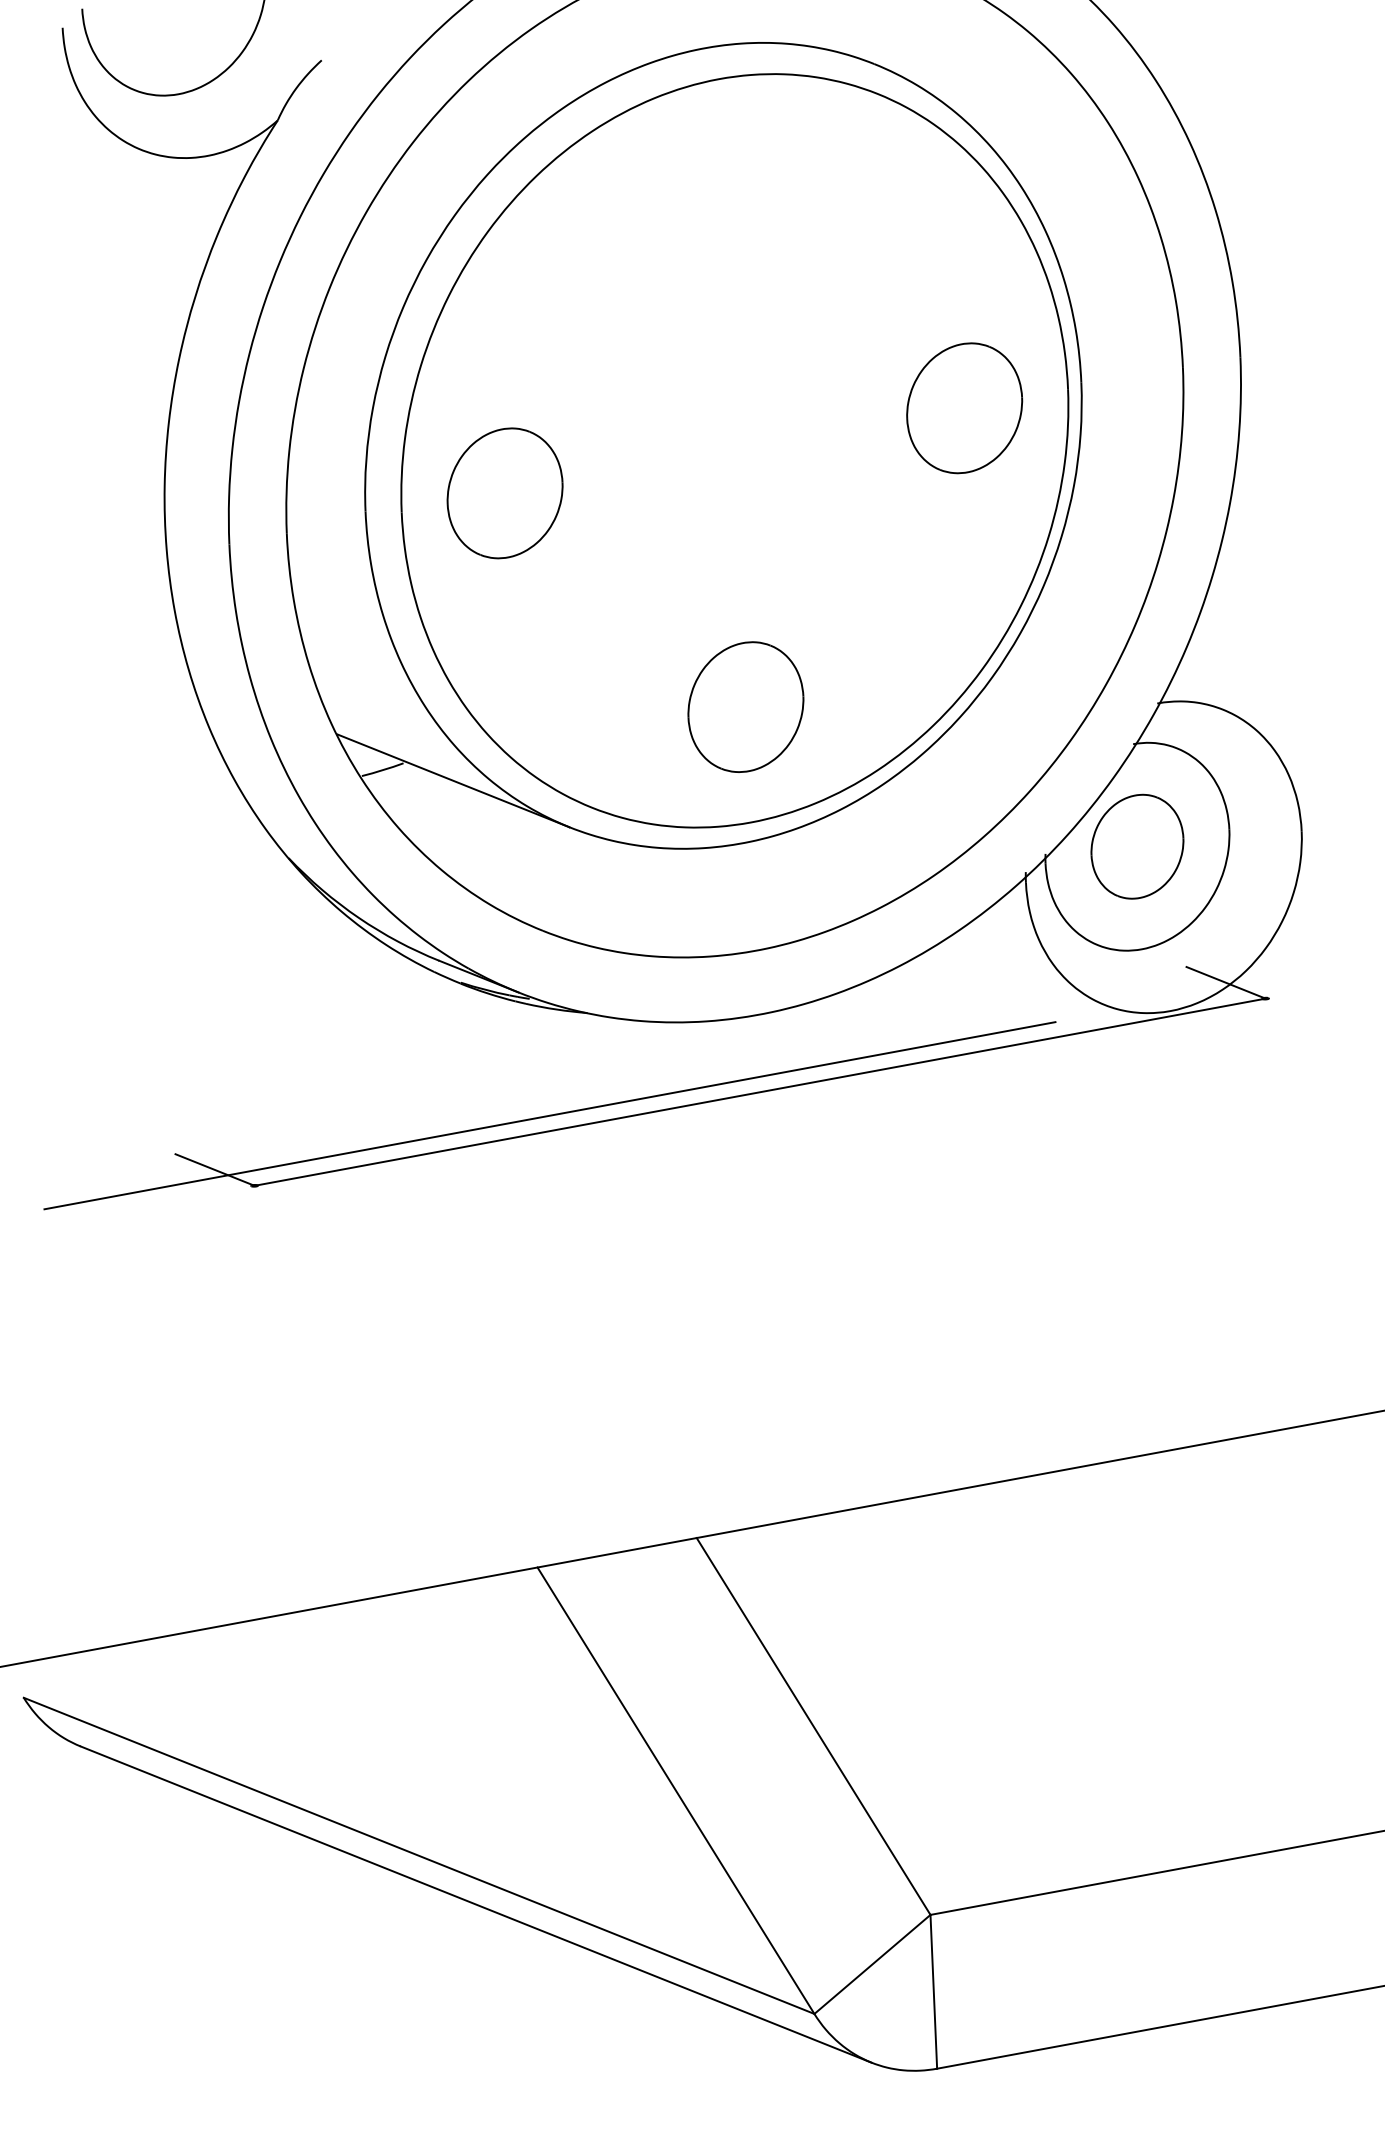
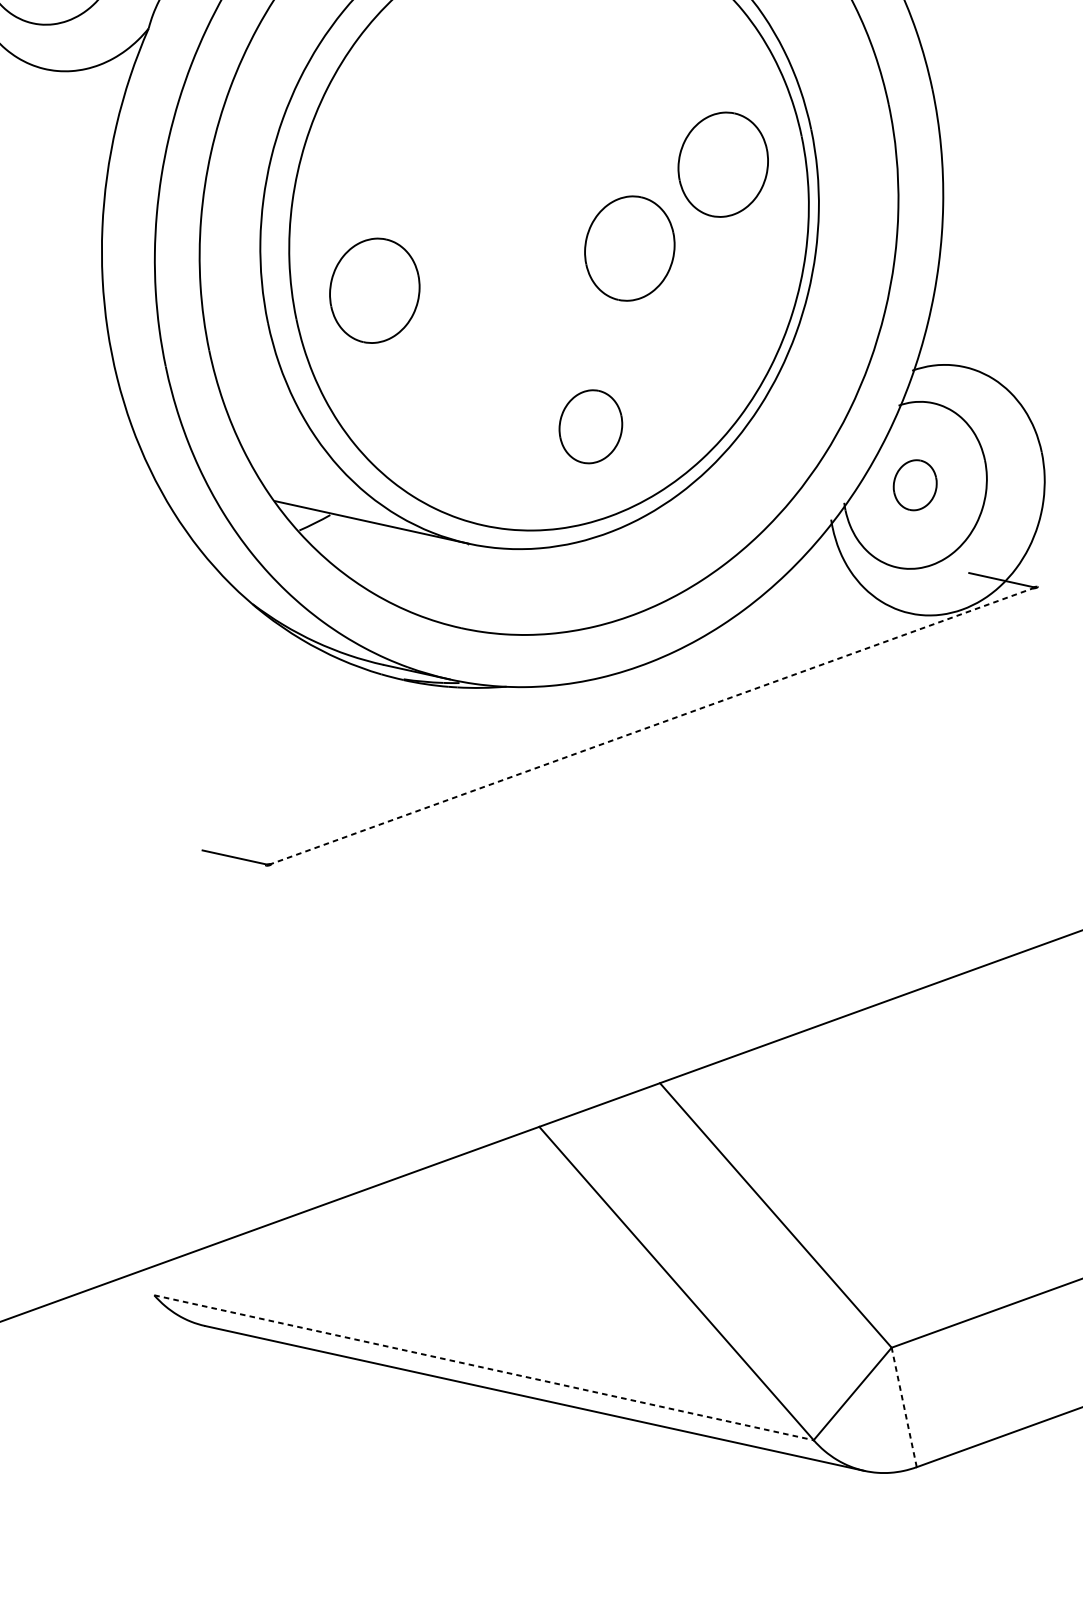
part: (830, 493) -> (629, 248), added
part: (745, 706) -> (590, 426), size x0.7
part: (1137, 846) -> (915, 485), size x0.6
line: (759, 1092) -> (651, 726), solid -> dashed
line: (549, 1115) -> (490, 771), removed
line: (419, 1855) -> (484, 1367), solid -> dashed
line: (933, 1991) -> (903, 1407), solid -> dashed

